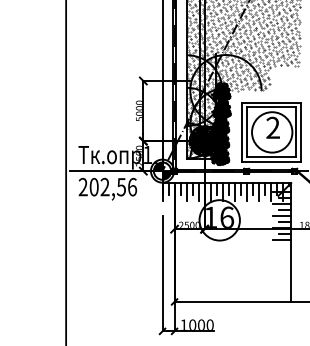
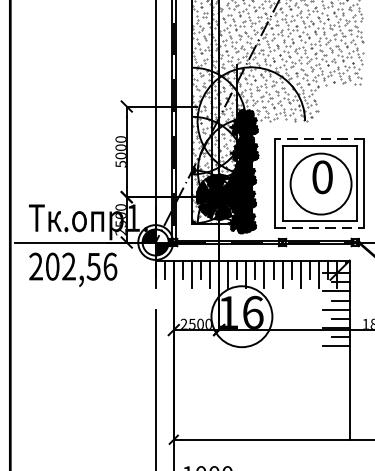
line: (270, 102) -> (318, 138), solid -> dashed
text: (272, 127) -> (321, 176), 2 -> 0
line: (271, 161) -> (320, 227), solid -> dashed

